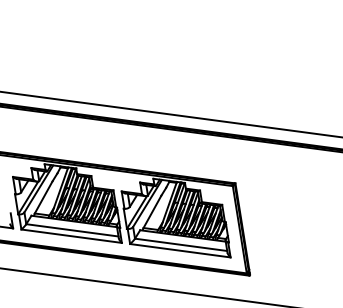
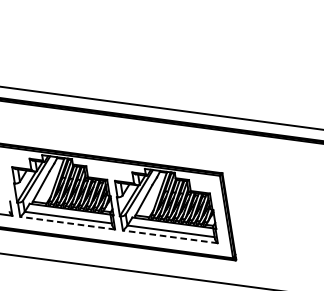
line: (71, 236) -> (67, 223), solid -> dashed
line: (180, 250) -> (170, 236), solid -> dashed

